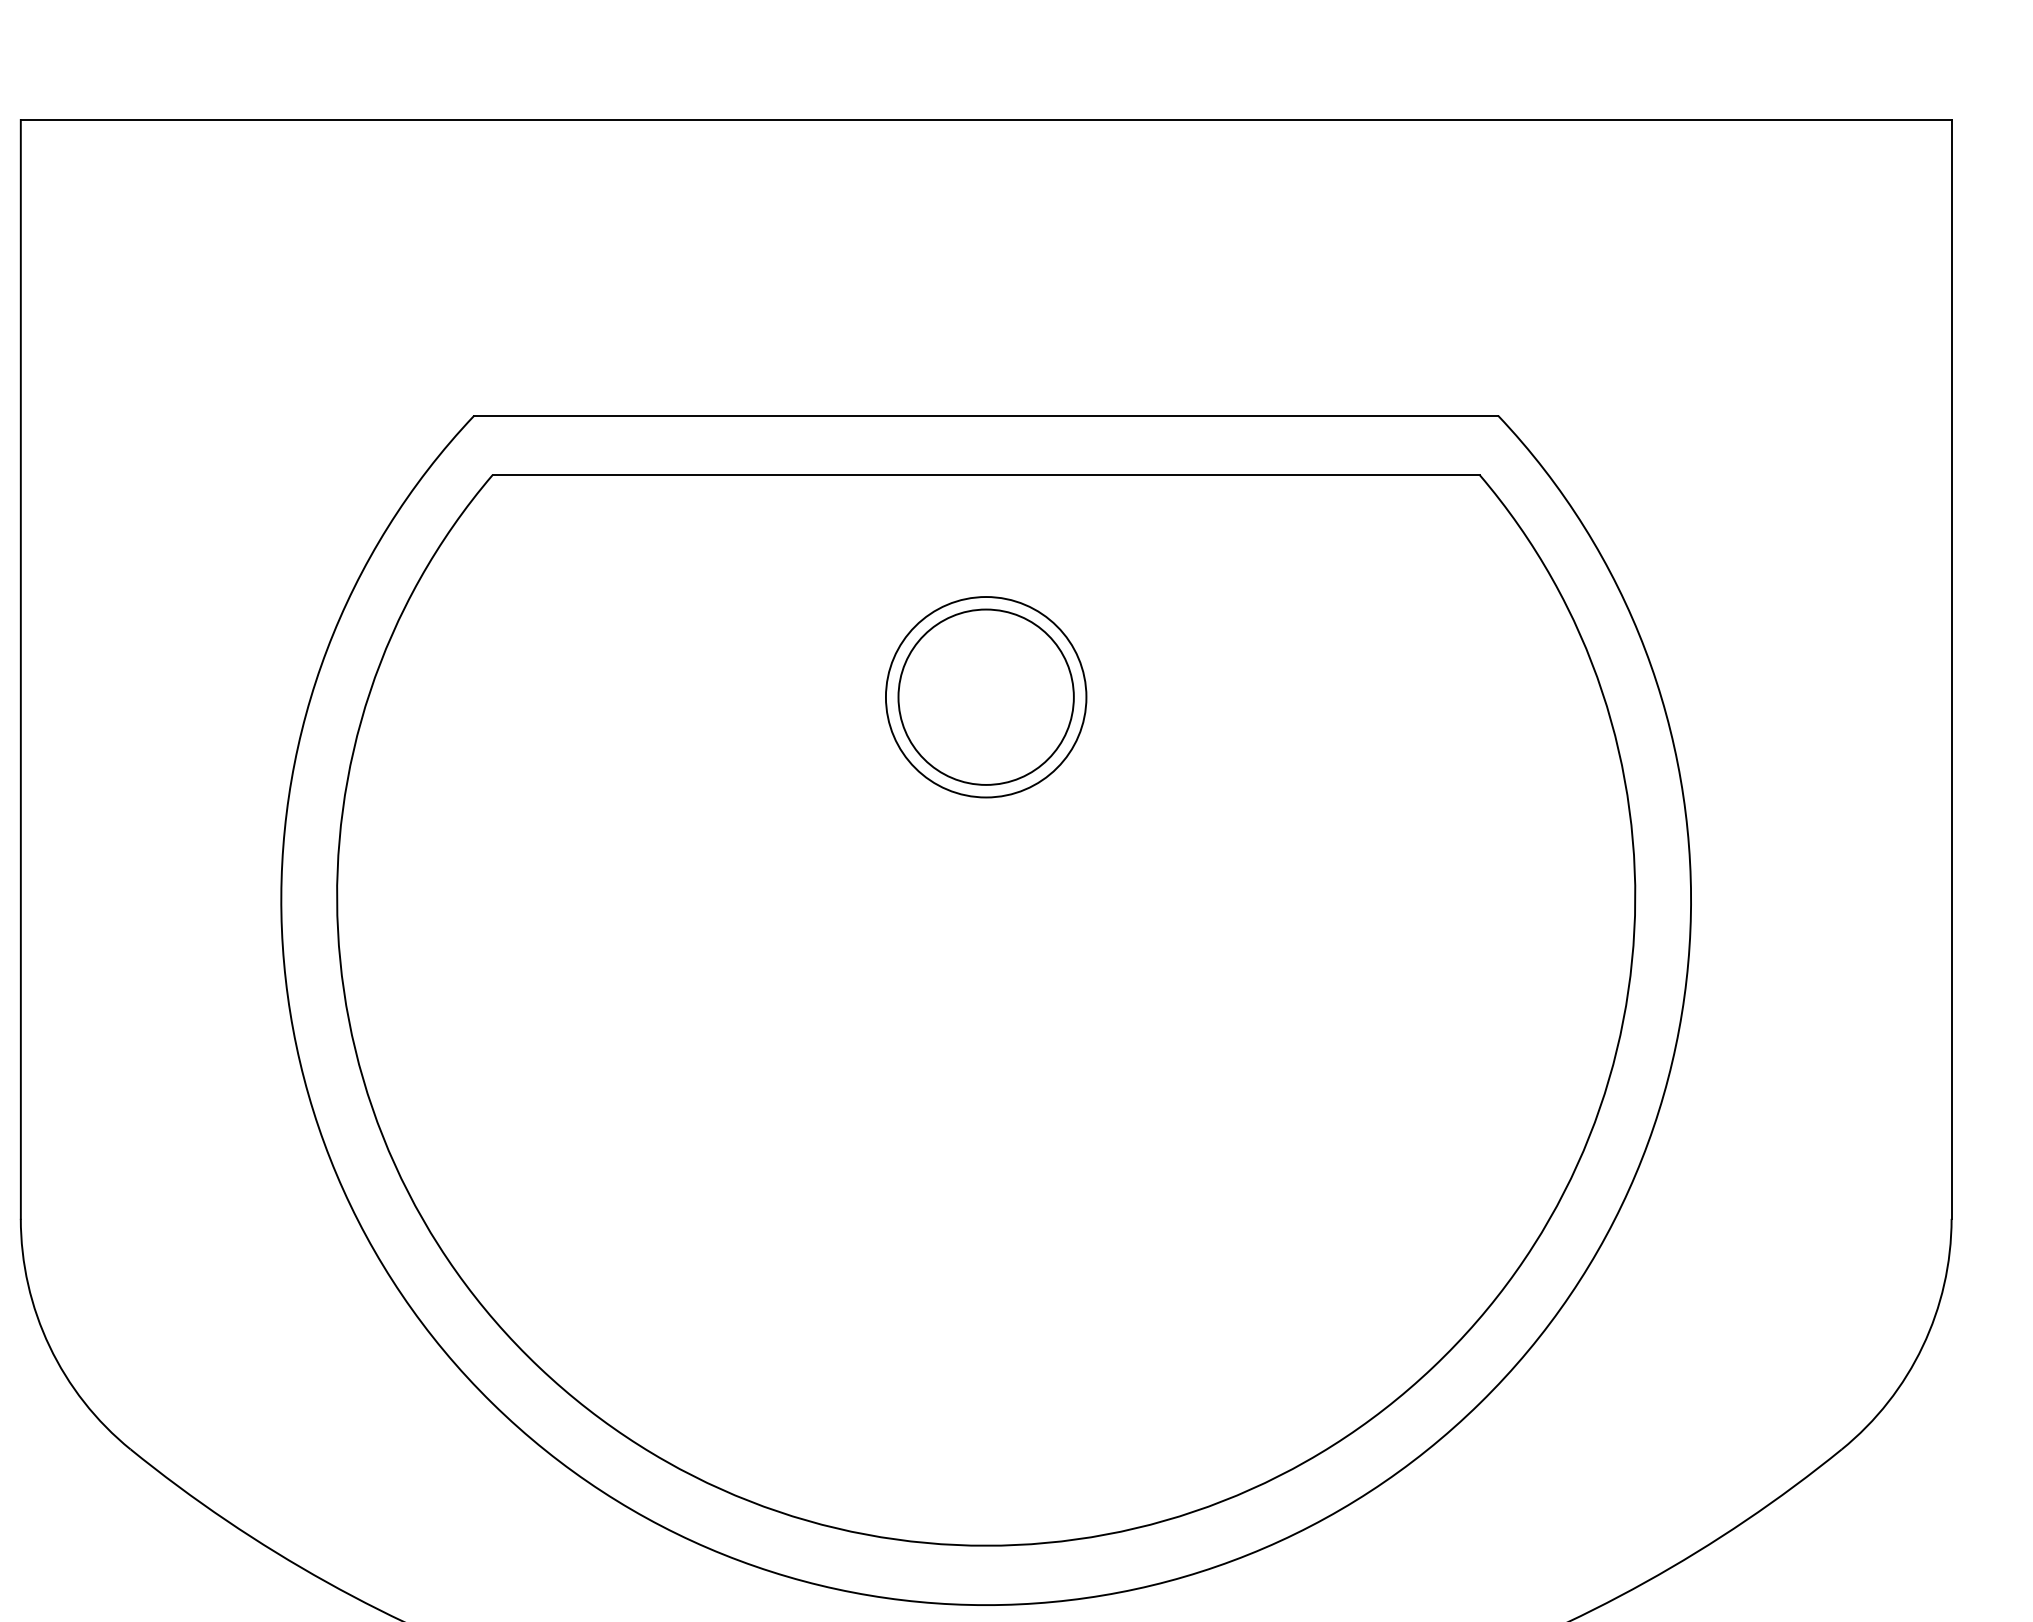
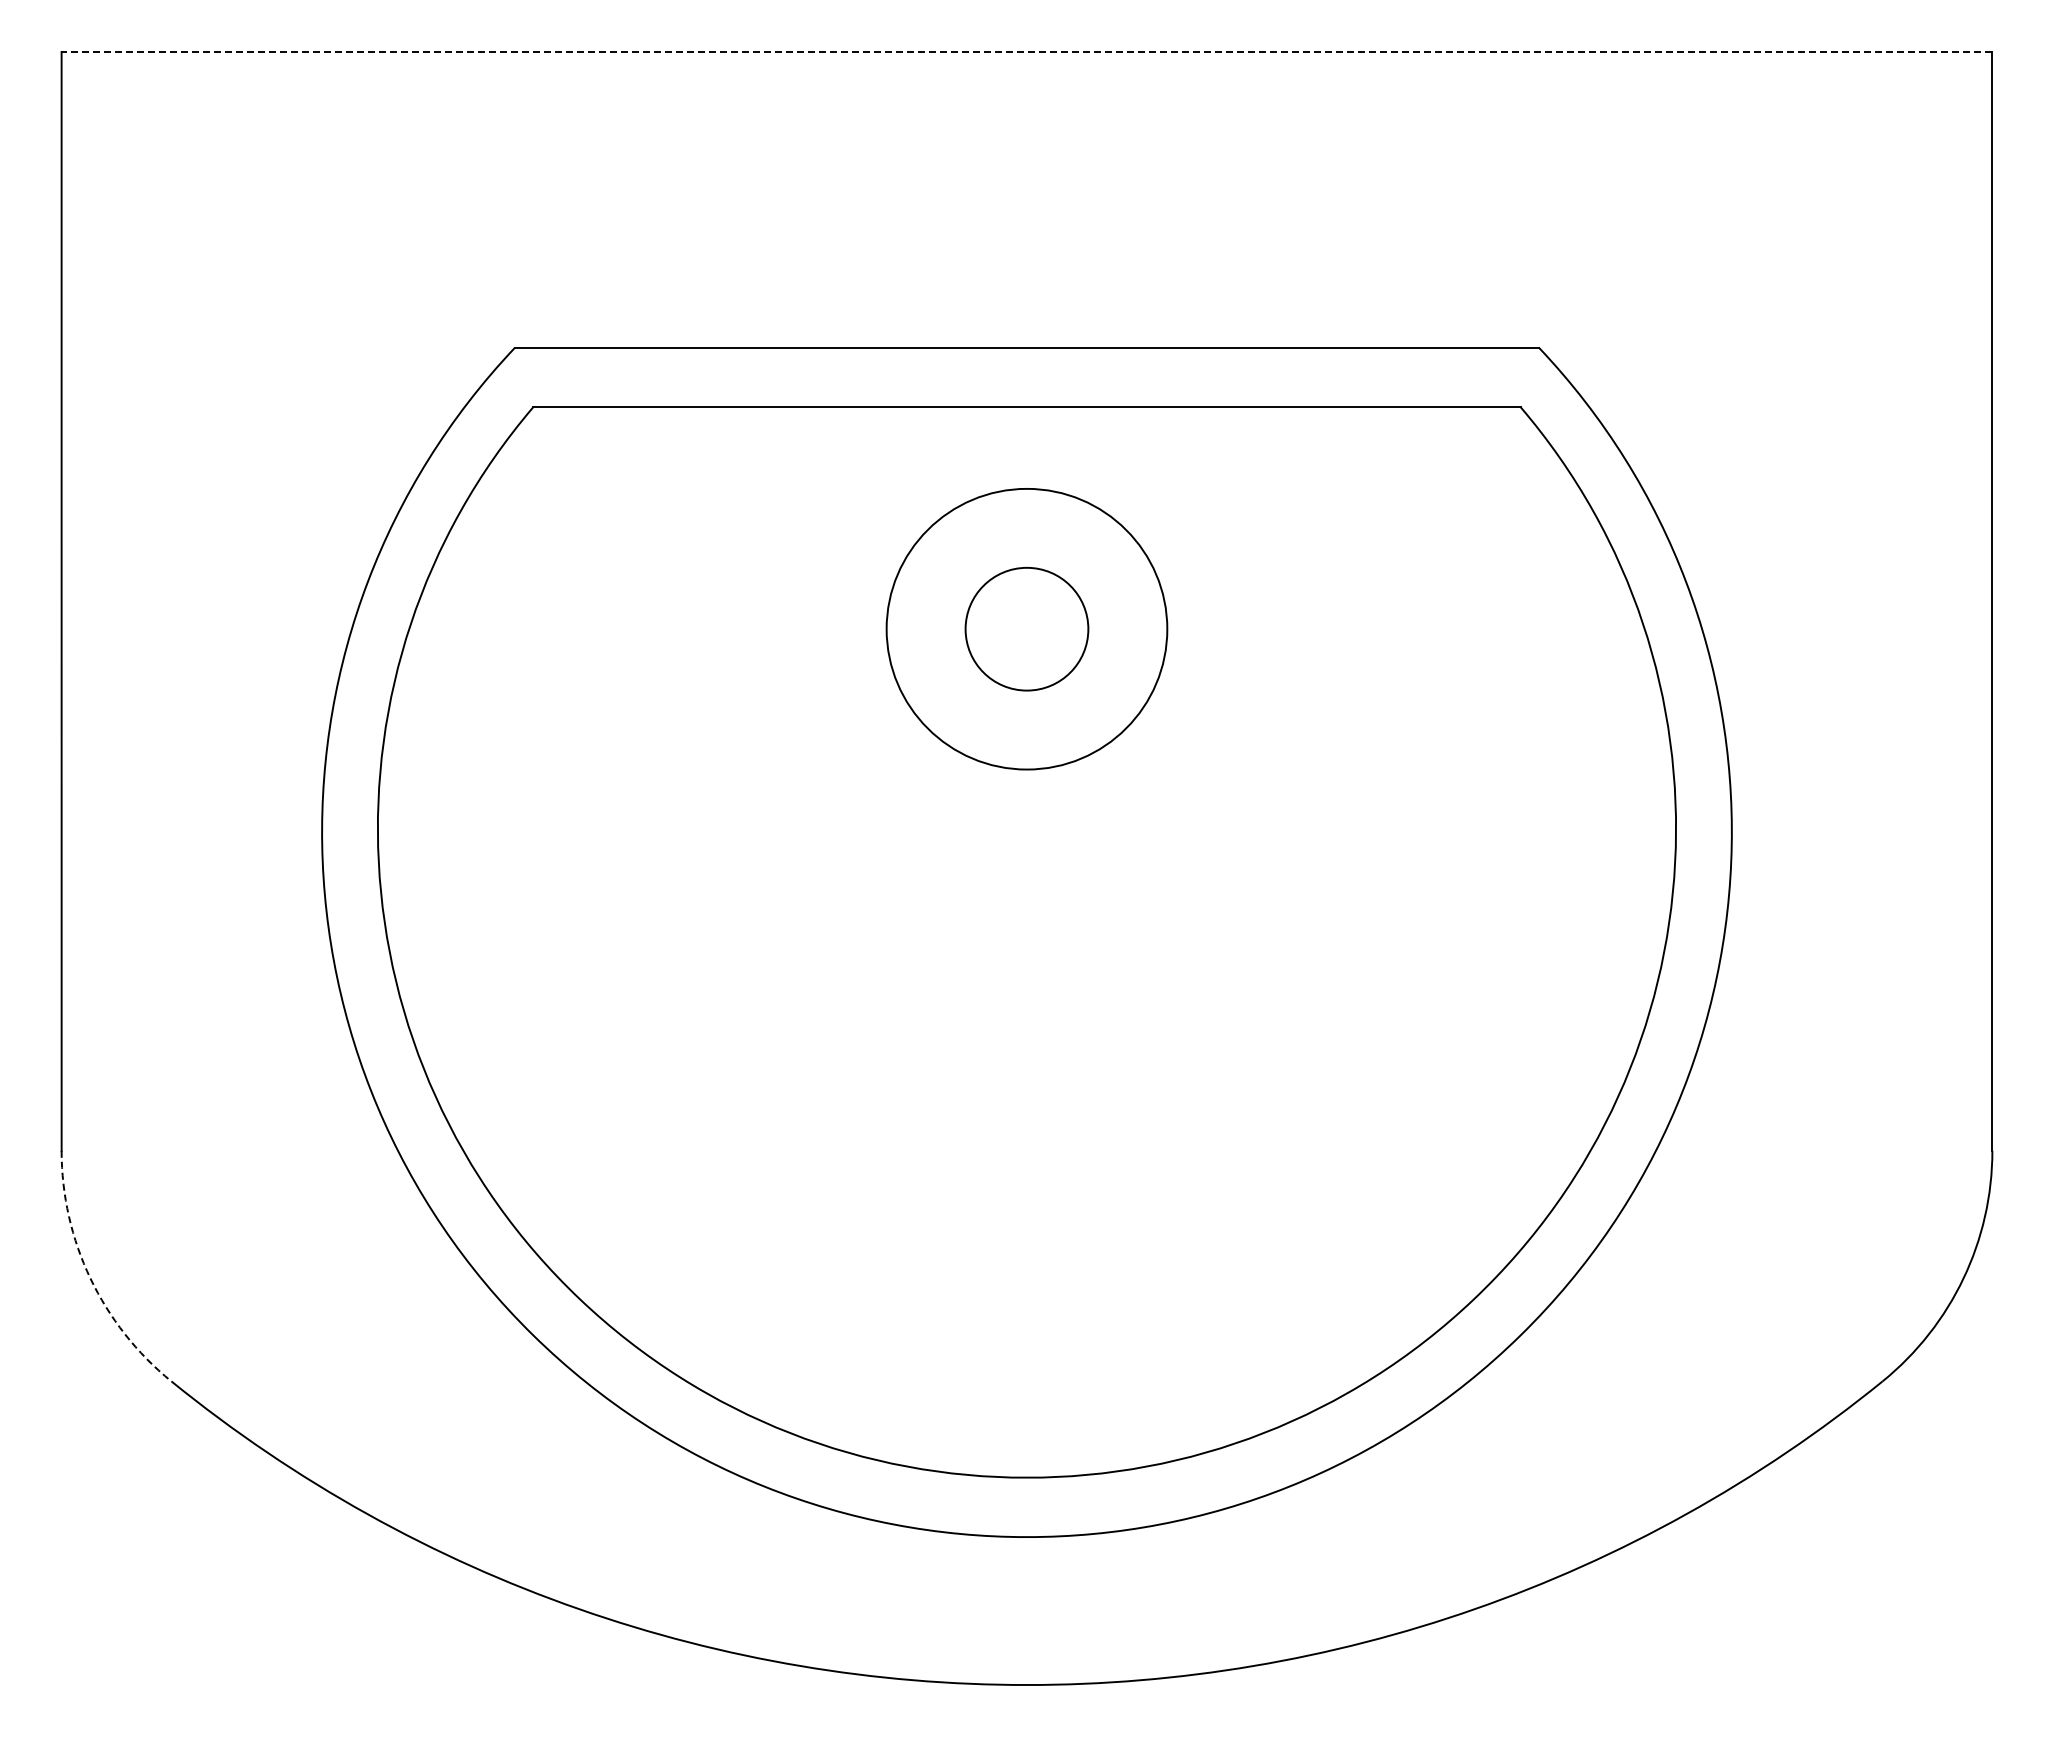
line: (985, 119) -> (1026, 51), solid -> dashed
circle: (985, 696) -> (1026, 628), size x0.7
circle: (985, 696) -> (1026, 628), size x1.4
arc: (49, 1346) -> (90, 1278), solid -> dashed

